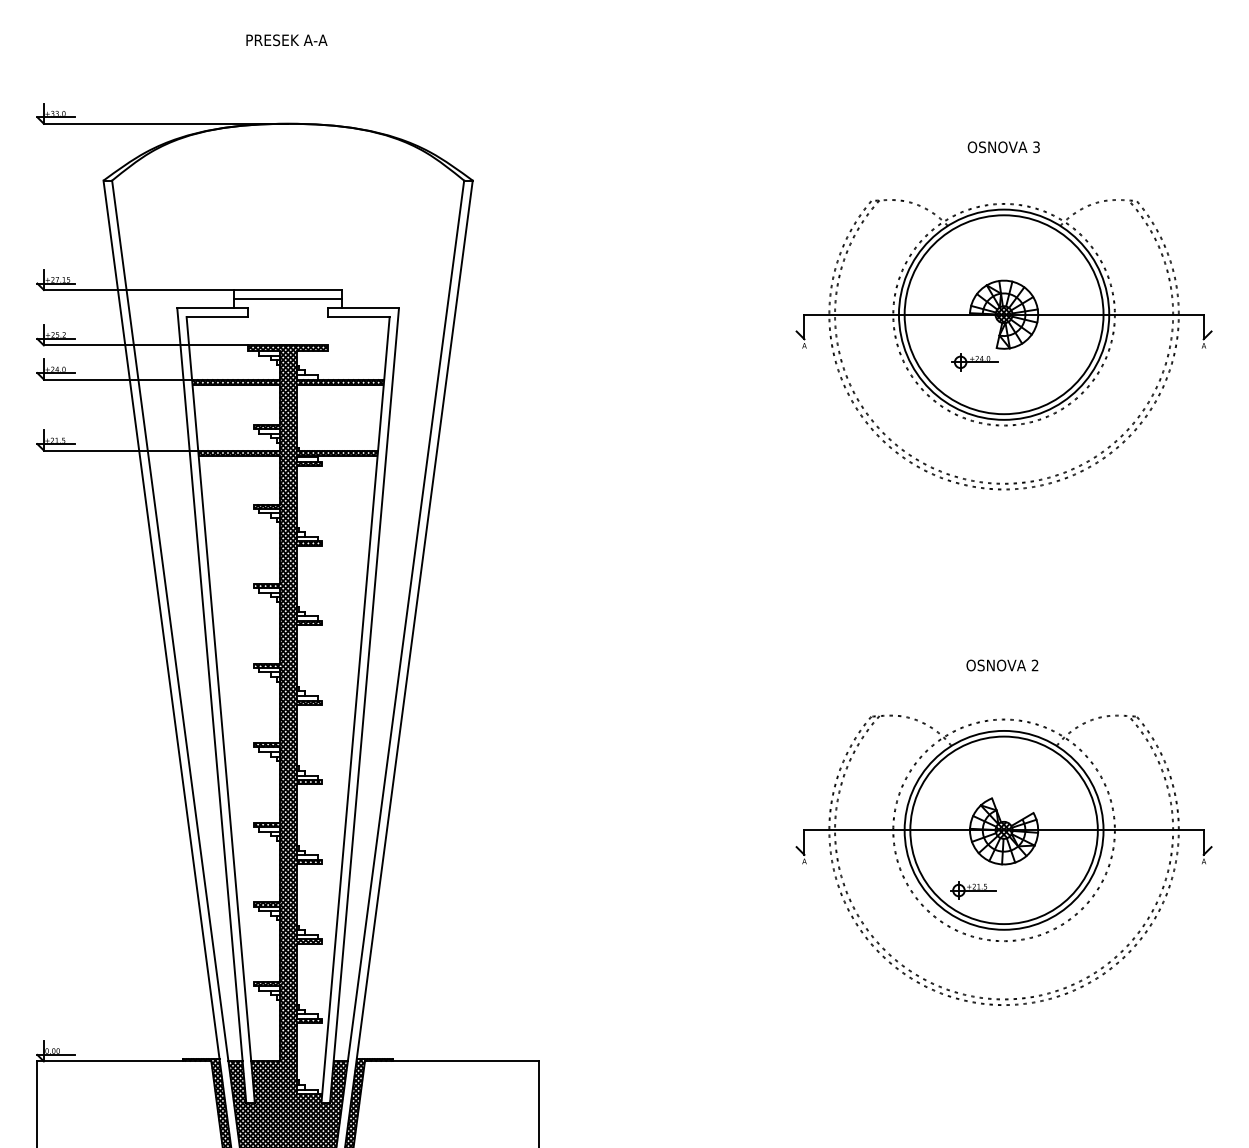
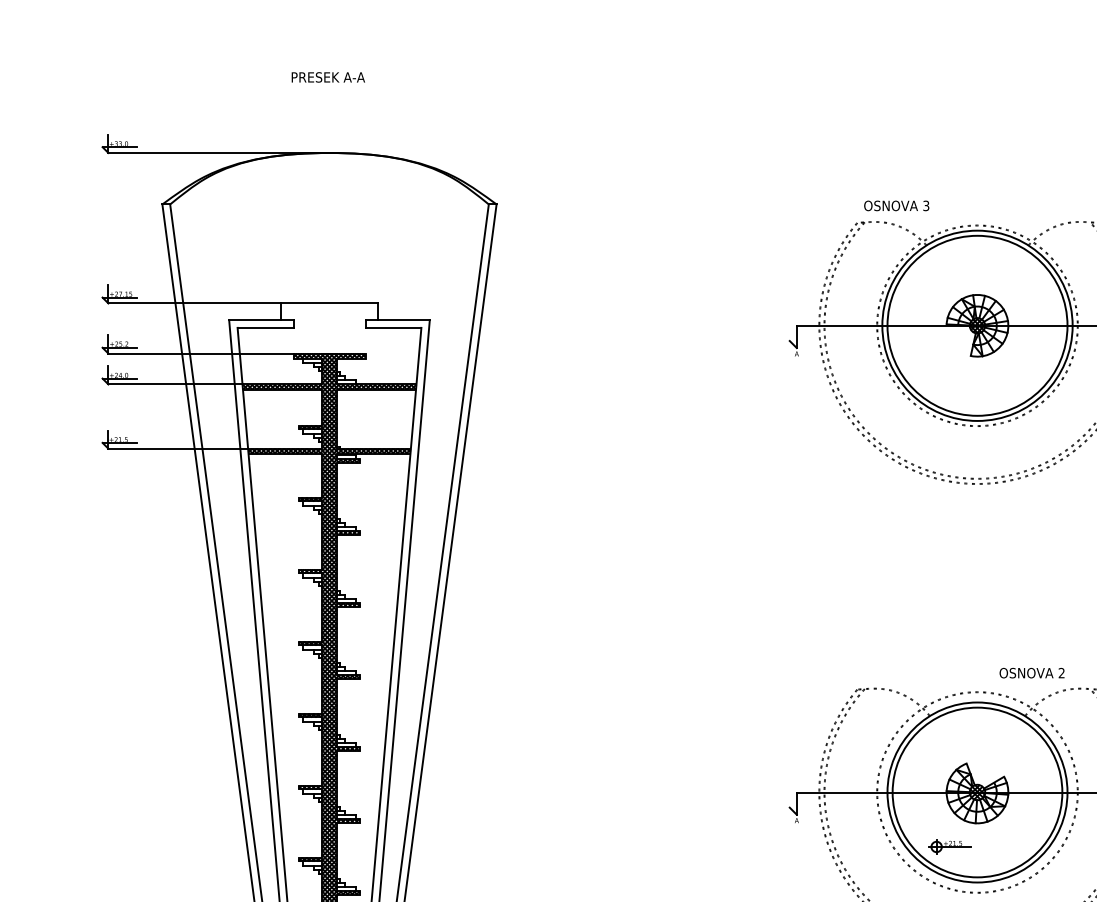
text: (1003, 147) -> (896, 206), moved
line: (288, 298) -> (329, 311), removed
part: (974, 362) -> (950, 369), removed
text: (1002, 665) -> (1032, 673), moved

